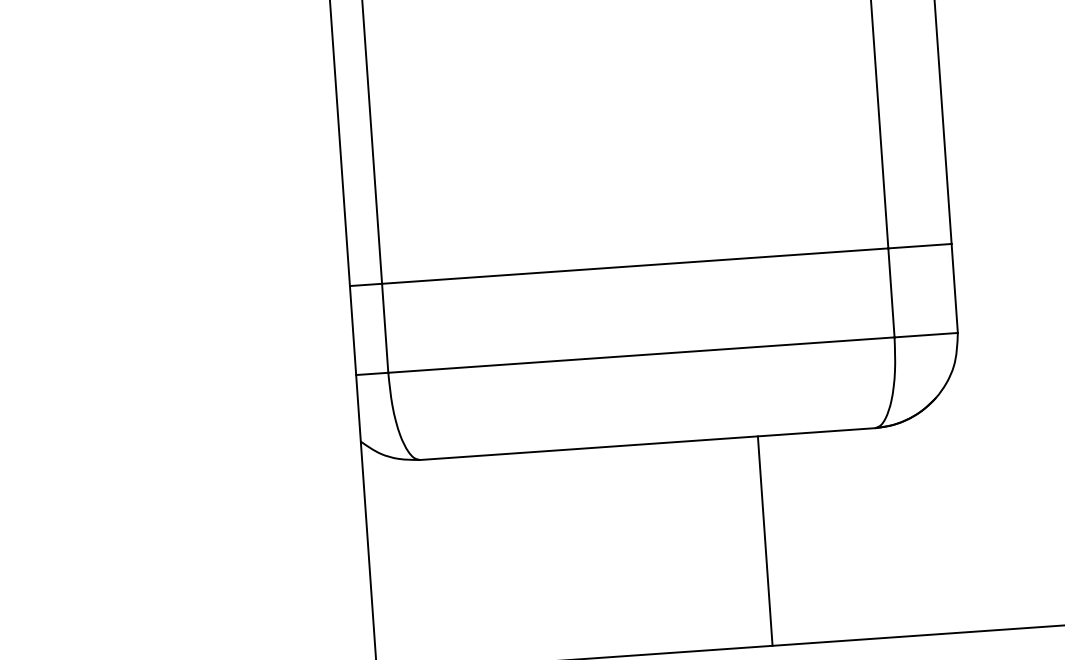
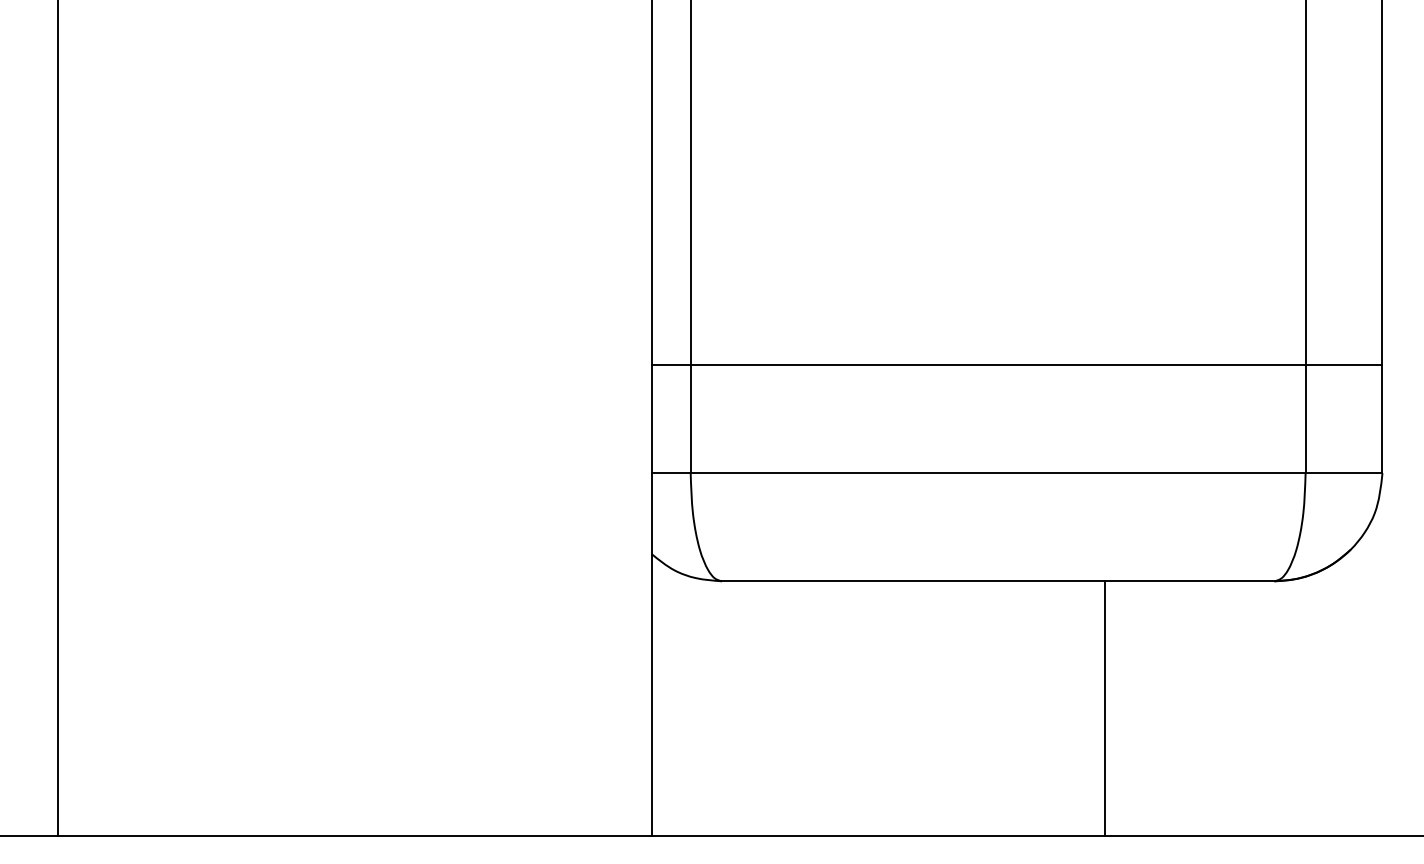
line: (765, 541) -> (1105, 708), moved

